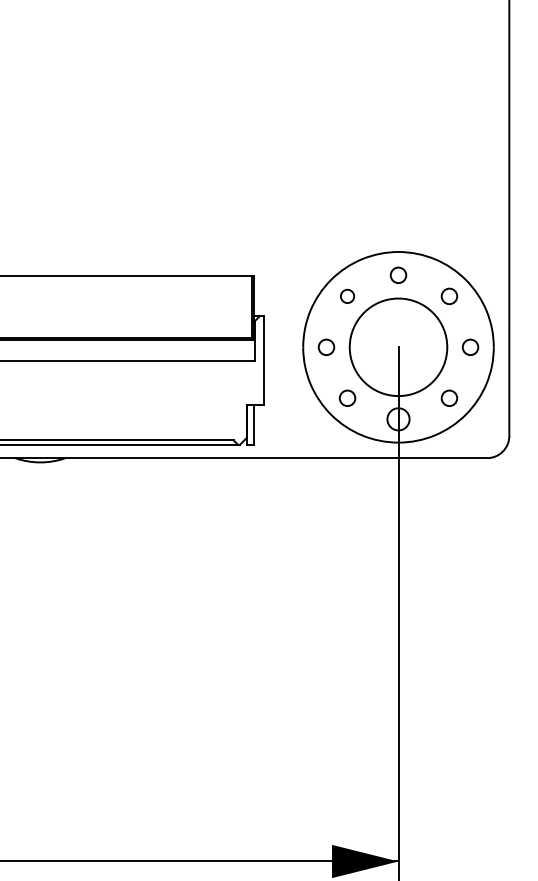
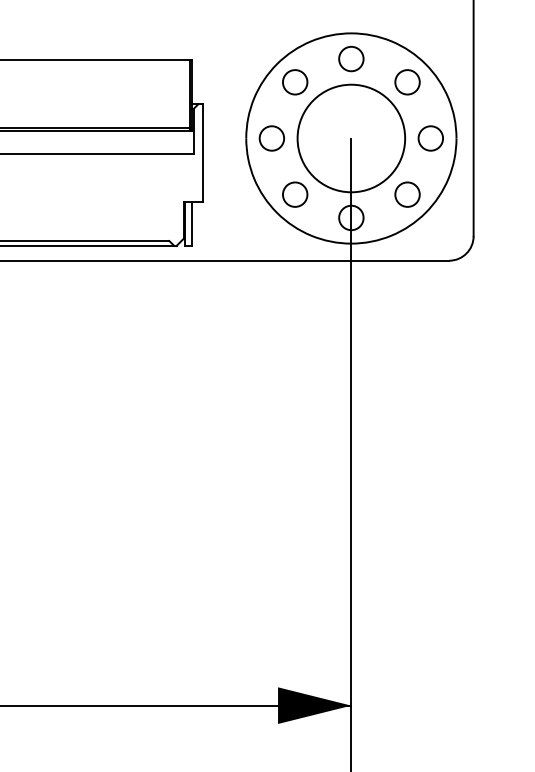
circle: (398, 275) -> (351, 59), size x1.43
circle: (347, 296) -> (295, 82), size x1.67
circle: (449, 296) -> (407, 82), size x1.43
circle: (326, 347) -> (271, 138), size x1.43
circle: (470, 347) -> (430, 138), size x1.43
circle: (347, 398) -> (295, 194), size x1.43
circle: (449, 398) -> (407, 194), size x1.43

